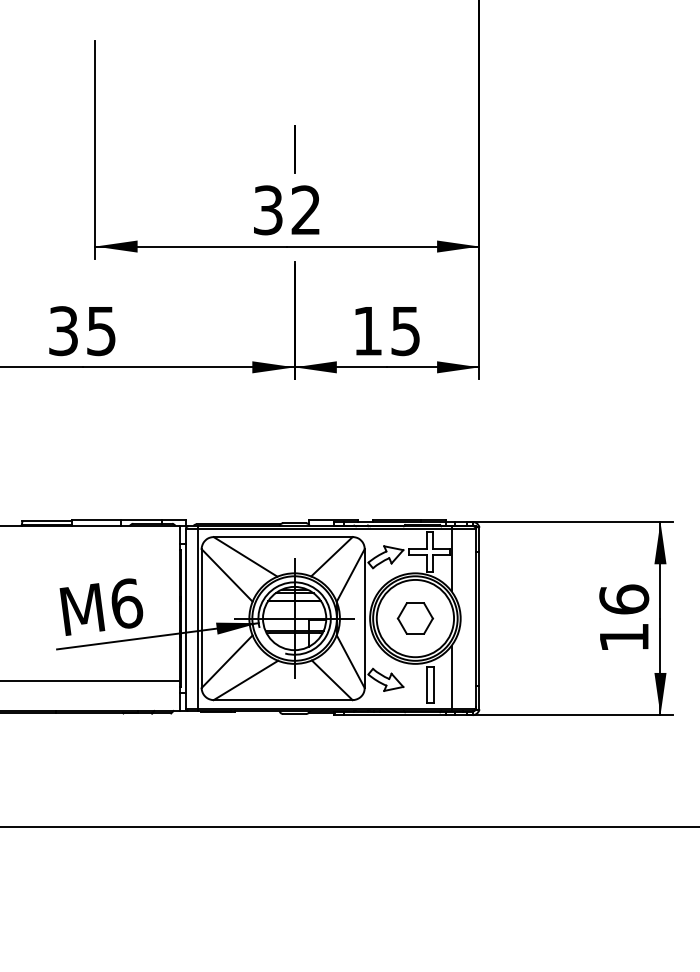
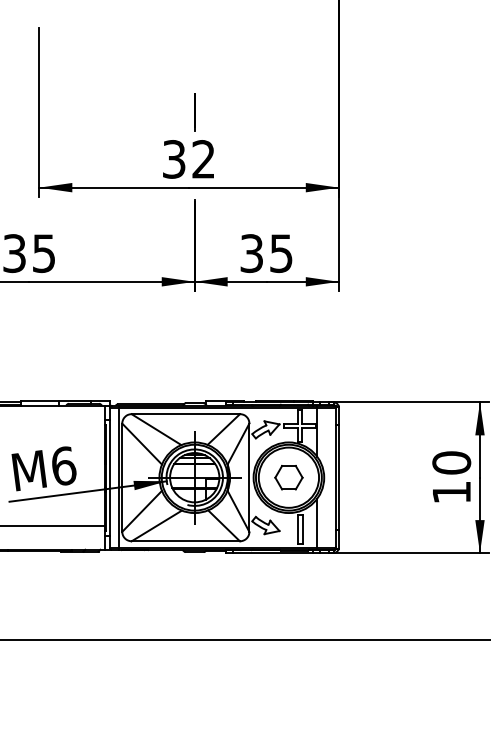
text: (367, 331) -> (251, 253), 15 -> 35
text: (624, 599) -> (451, 462), 16 -> 10

